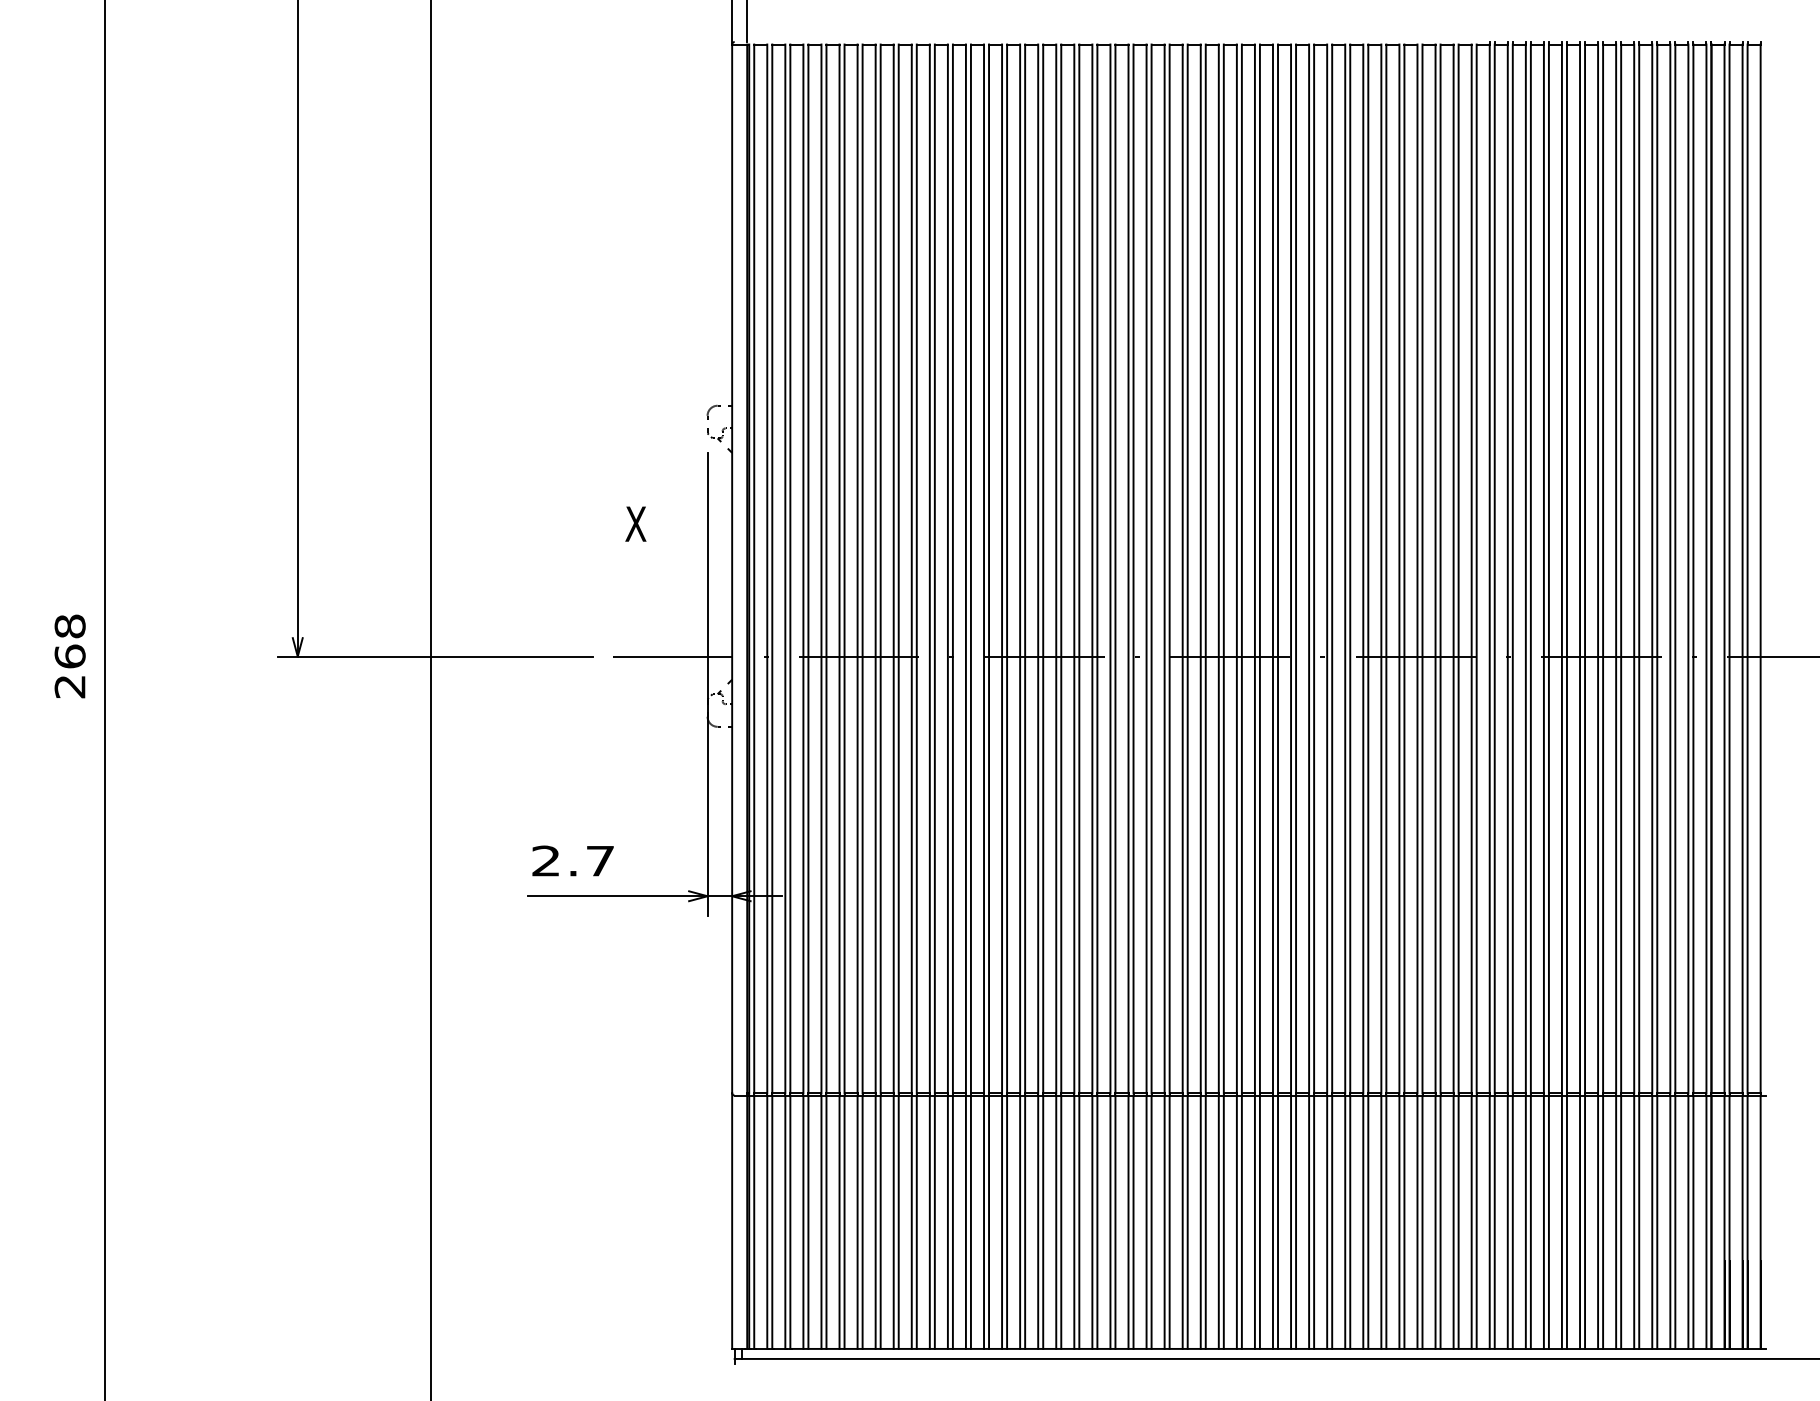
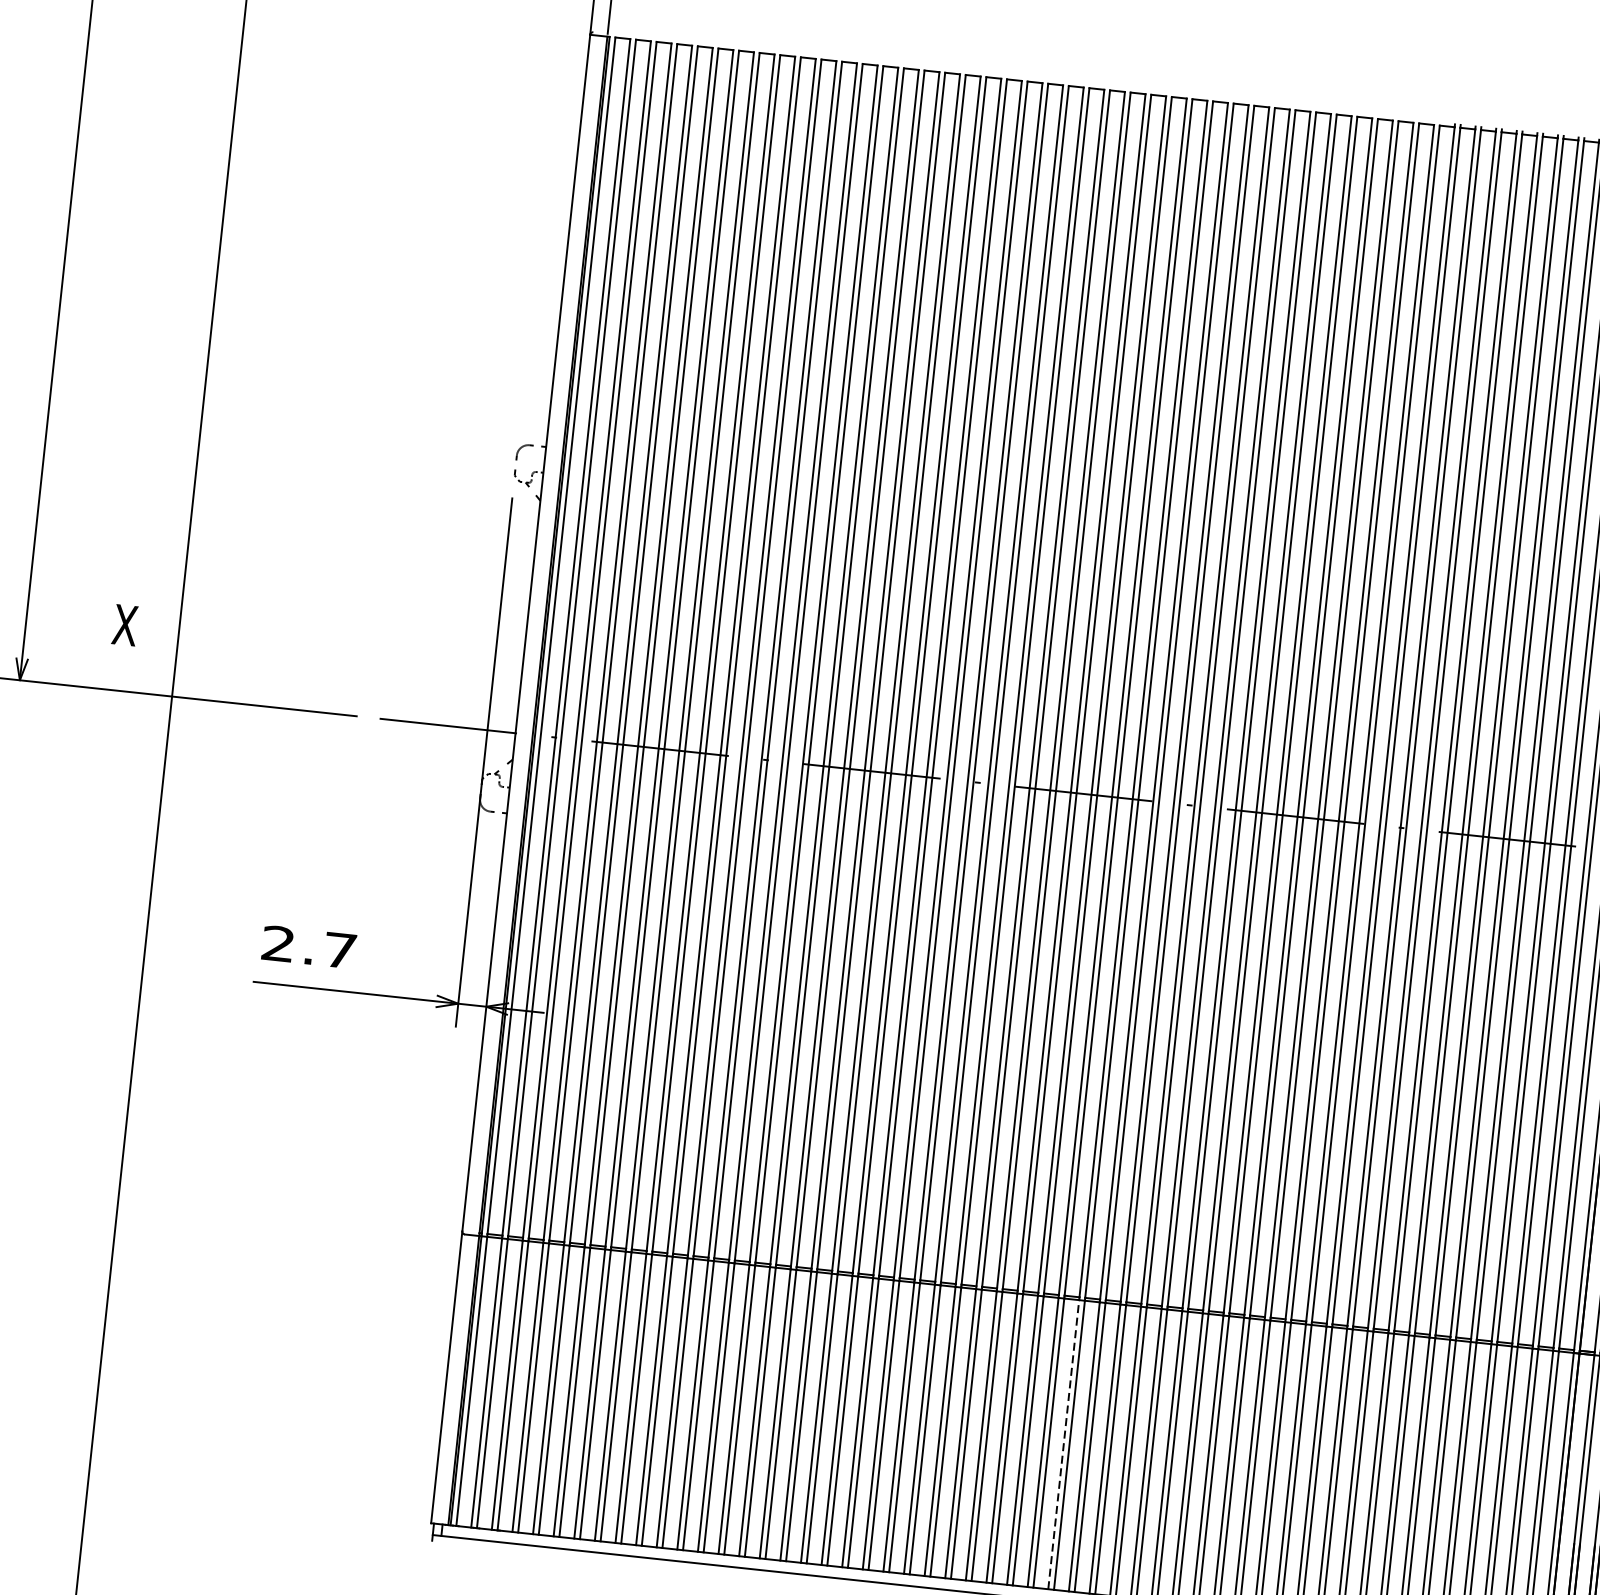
text: (635, 523) -> (124, 624), moved
line: (1272, 1222) -> (1063, 1444), solid -> dashed

